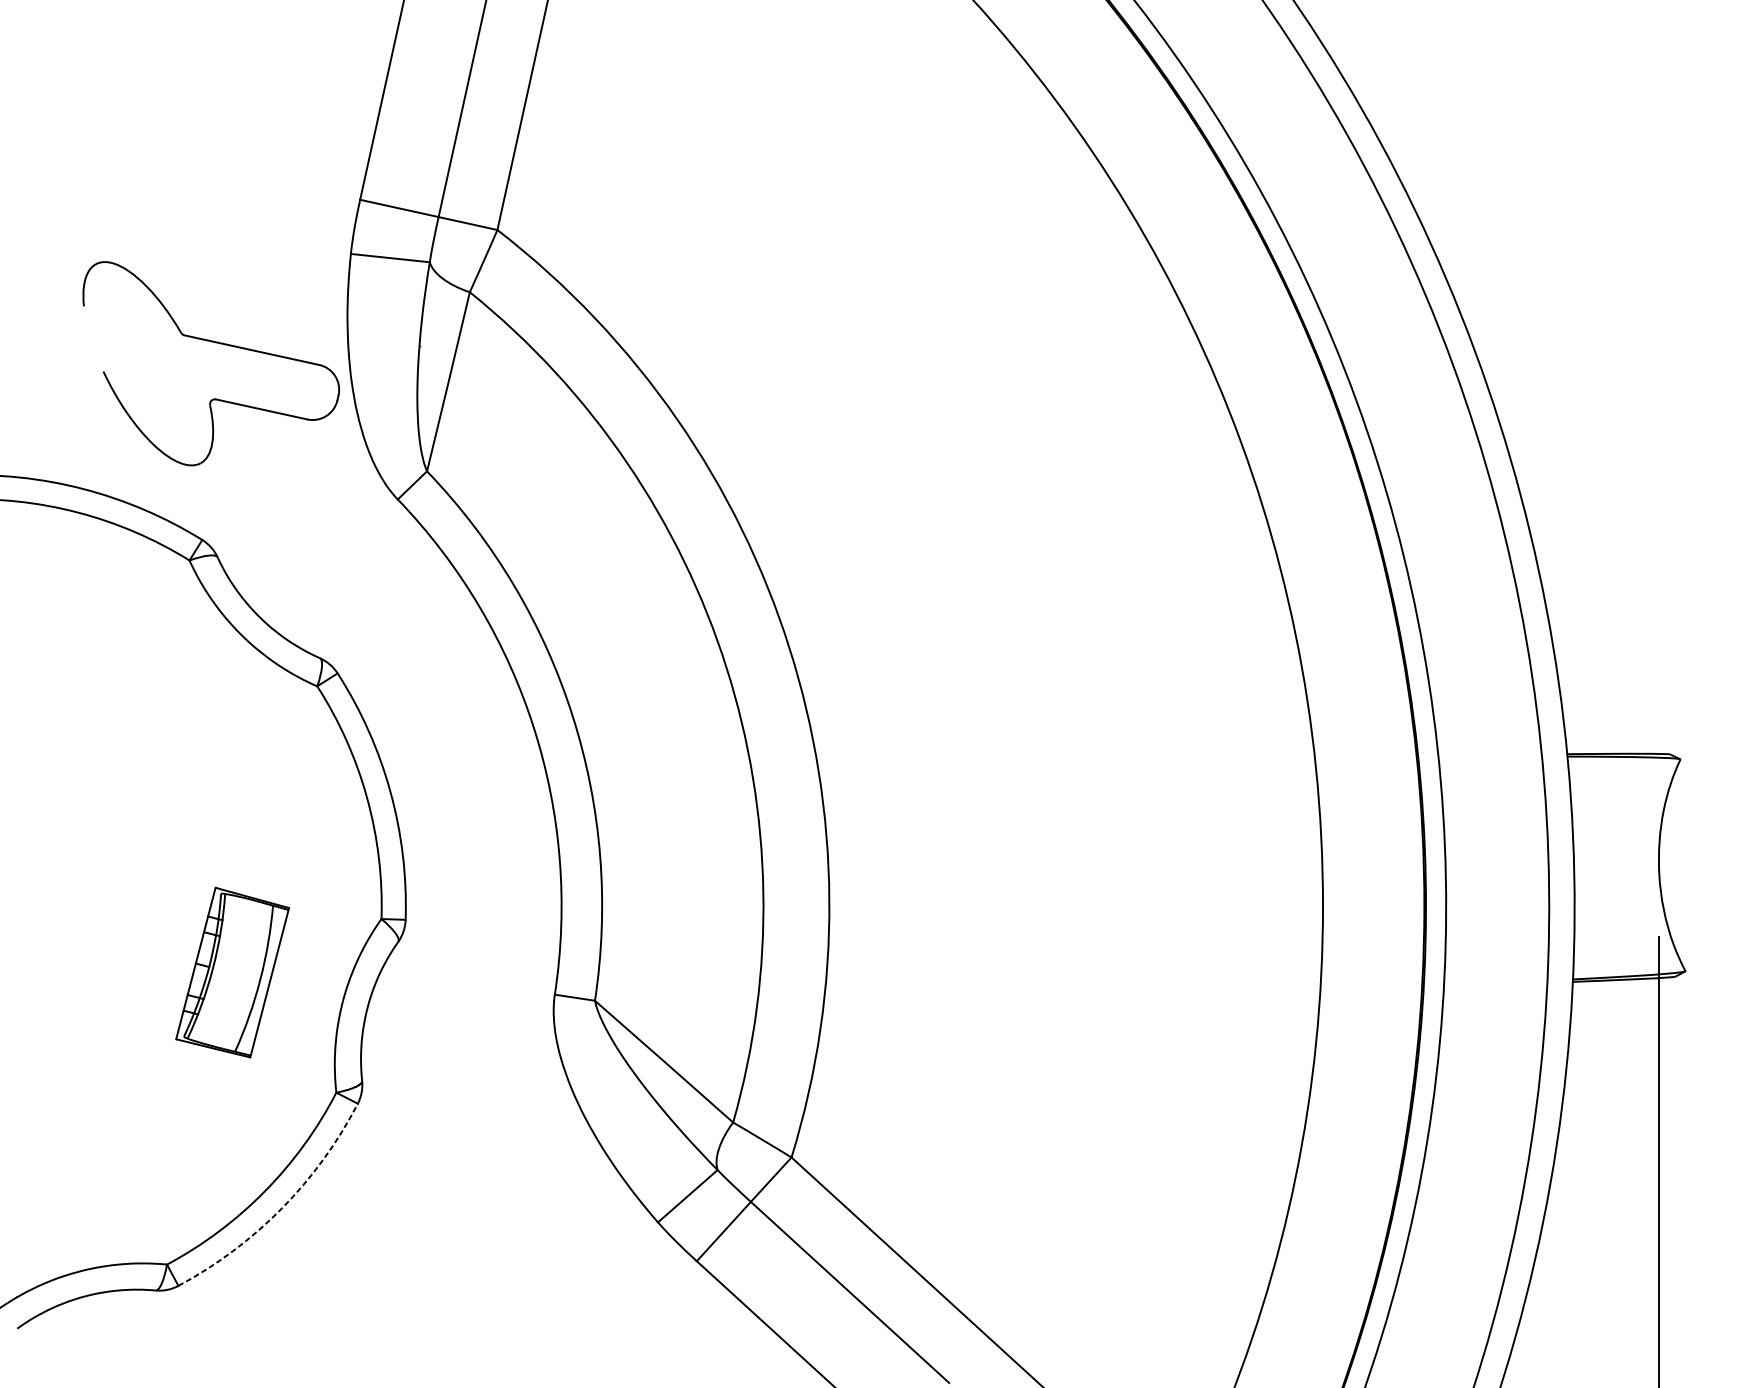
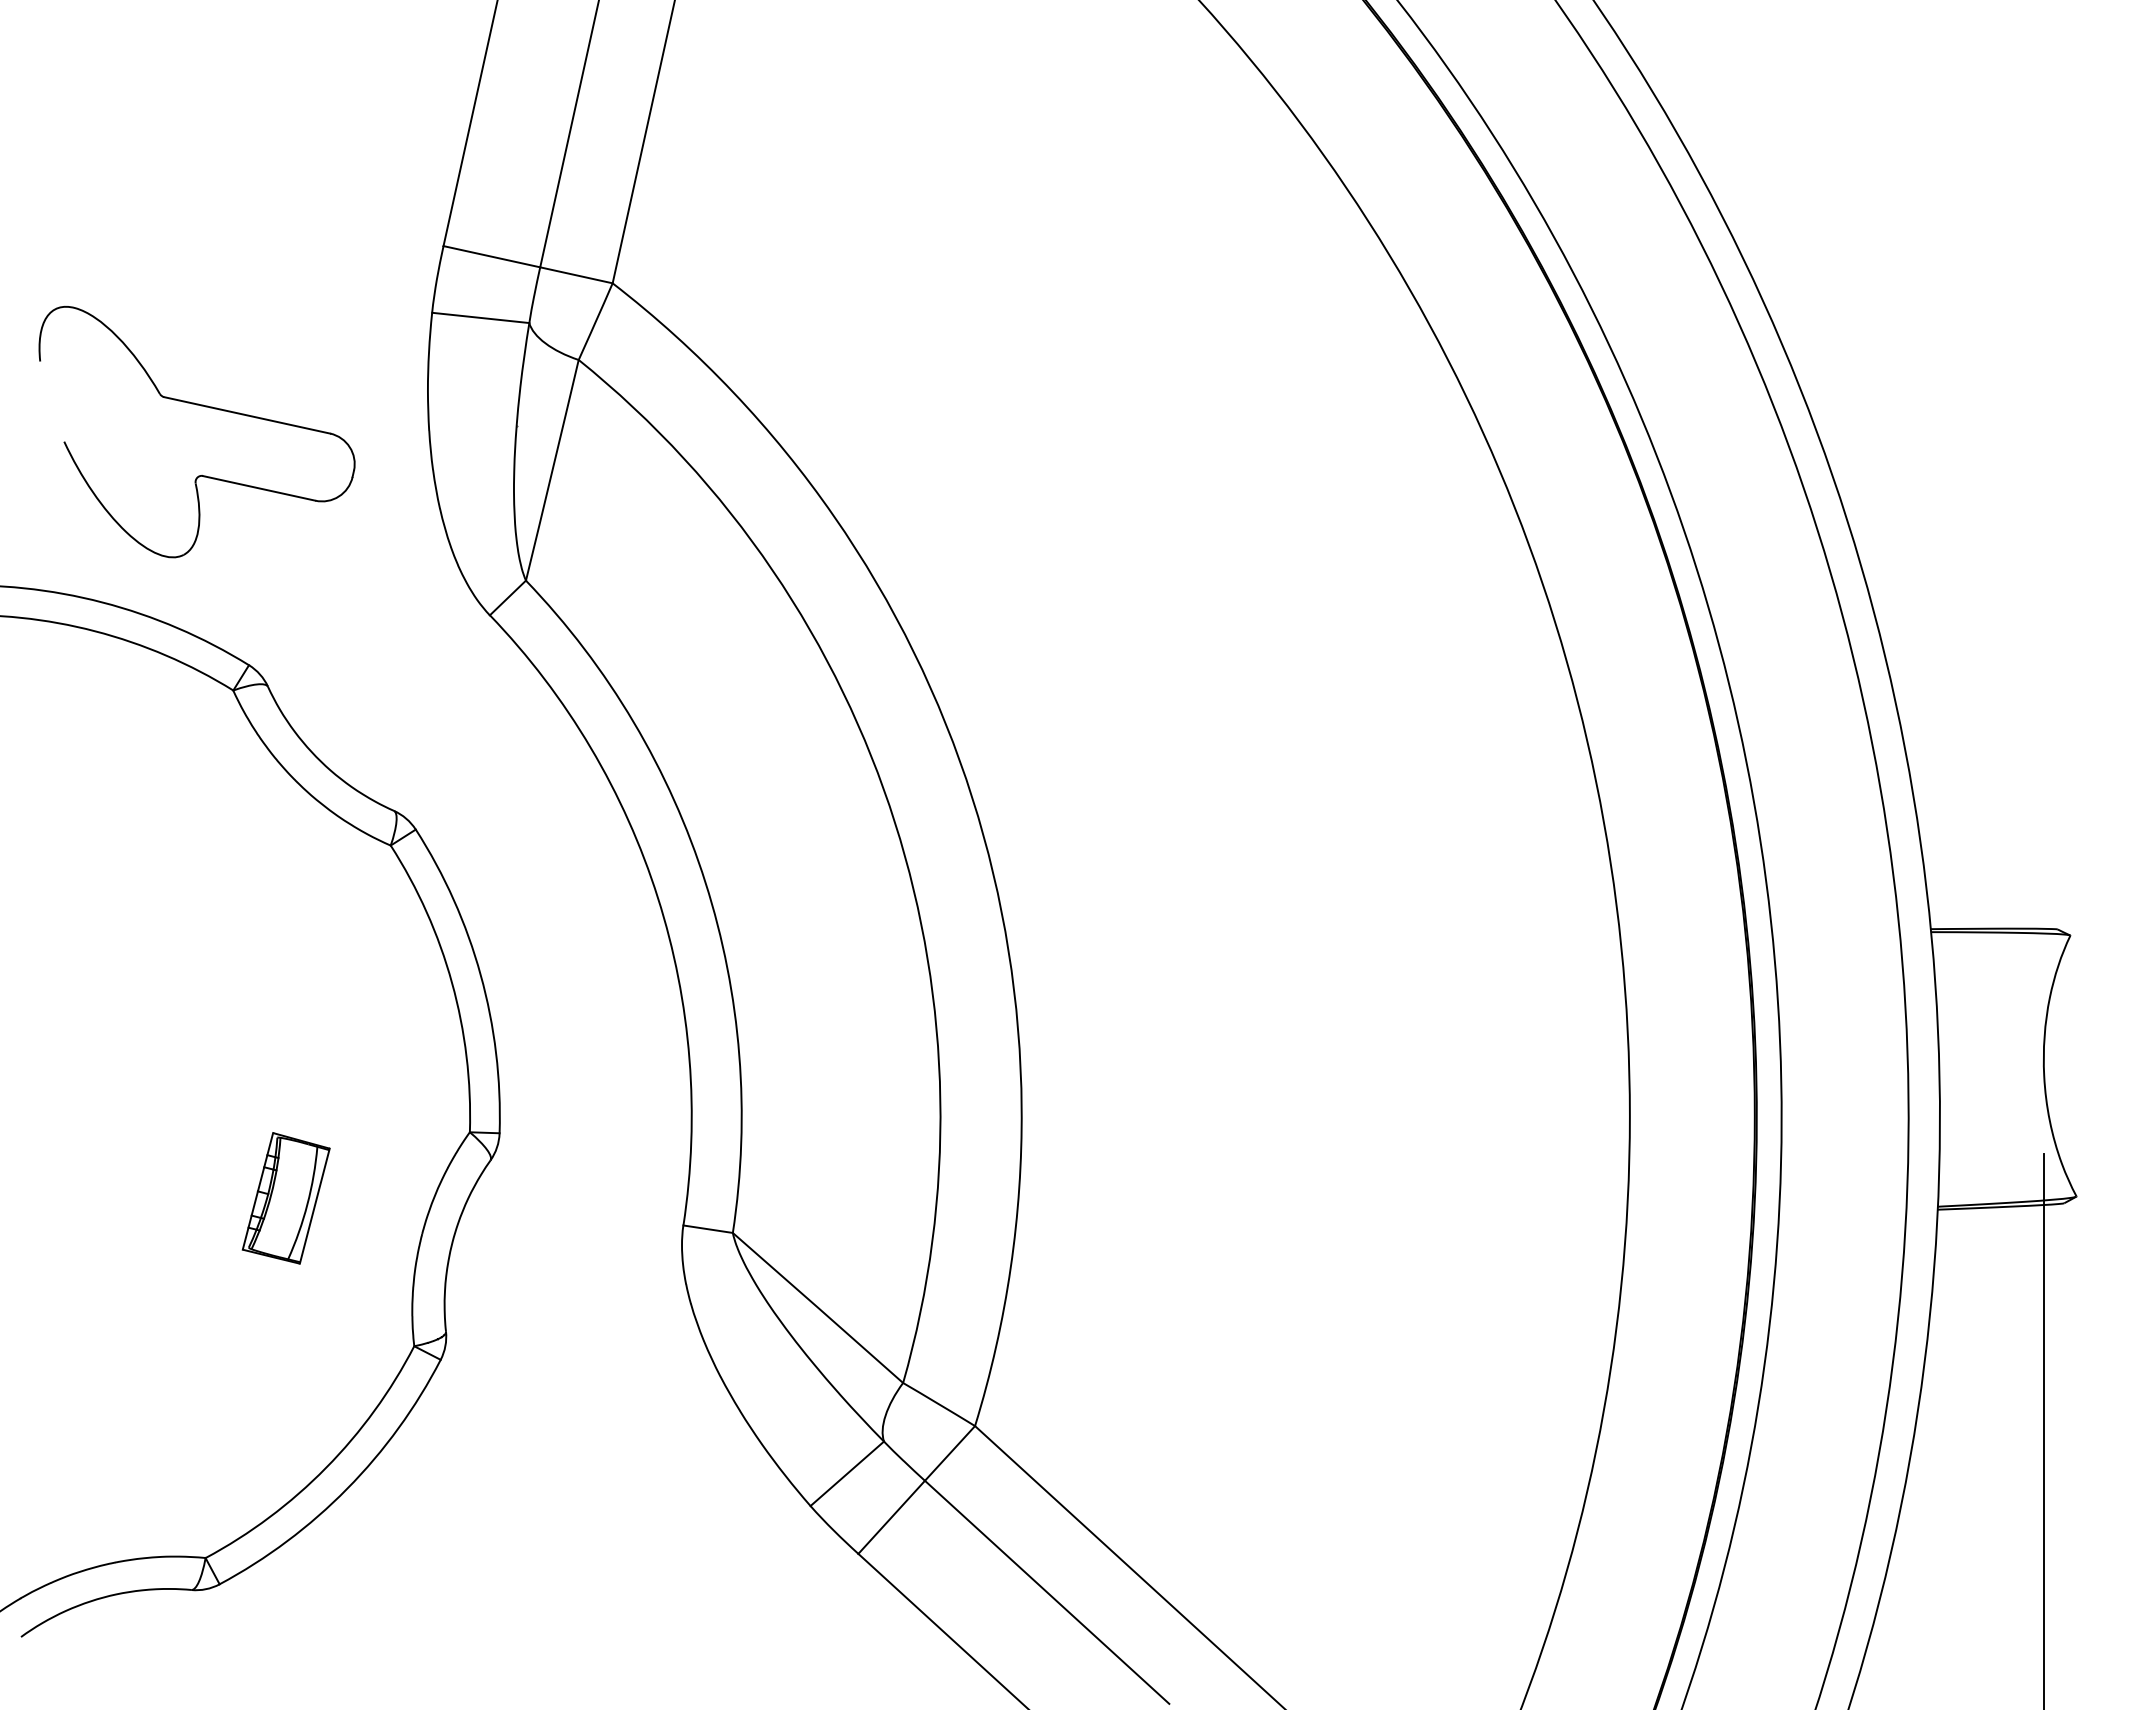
part: (214, 342) -> (201, 406), moved
part: (231, 972) -> (285, 1198), size x0.62
arc: (282, 1208) -> (347, 1488), dashed -> solid

